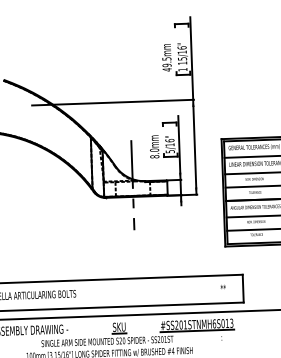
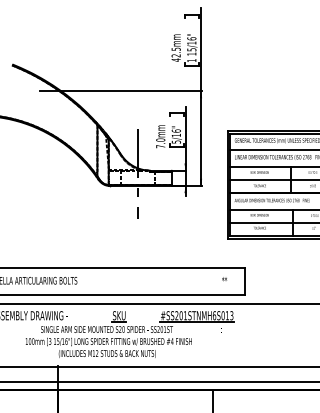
text: (166, 65) -> (175, 55), 49.5mm -> 42.5mm
text: (154, 156) -> (160, 146), 8.0mm -> 7.0mm

